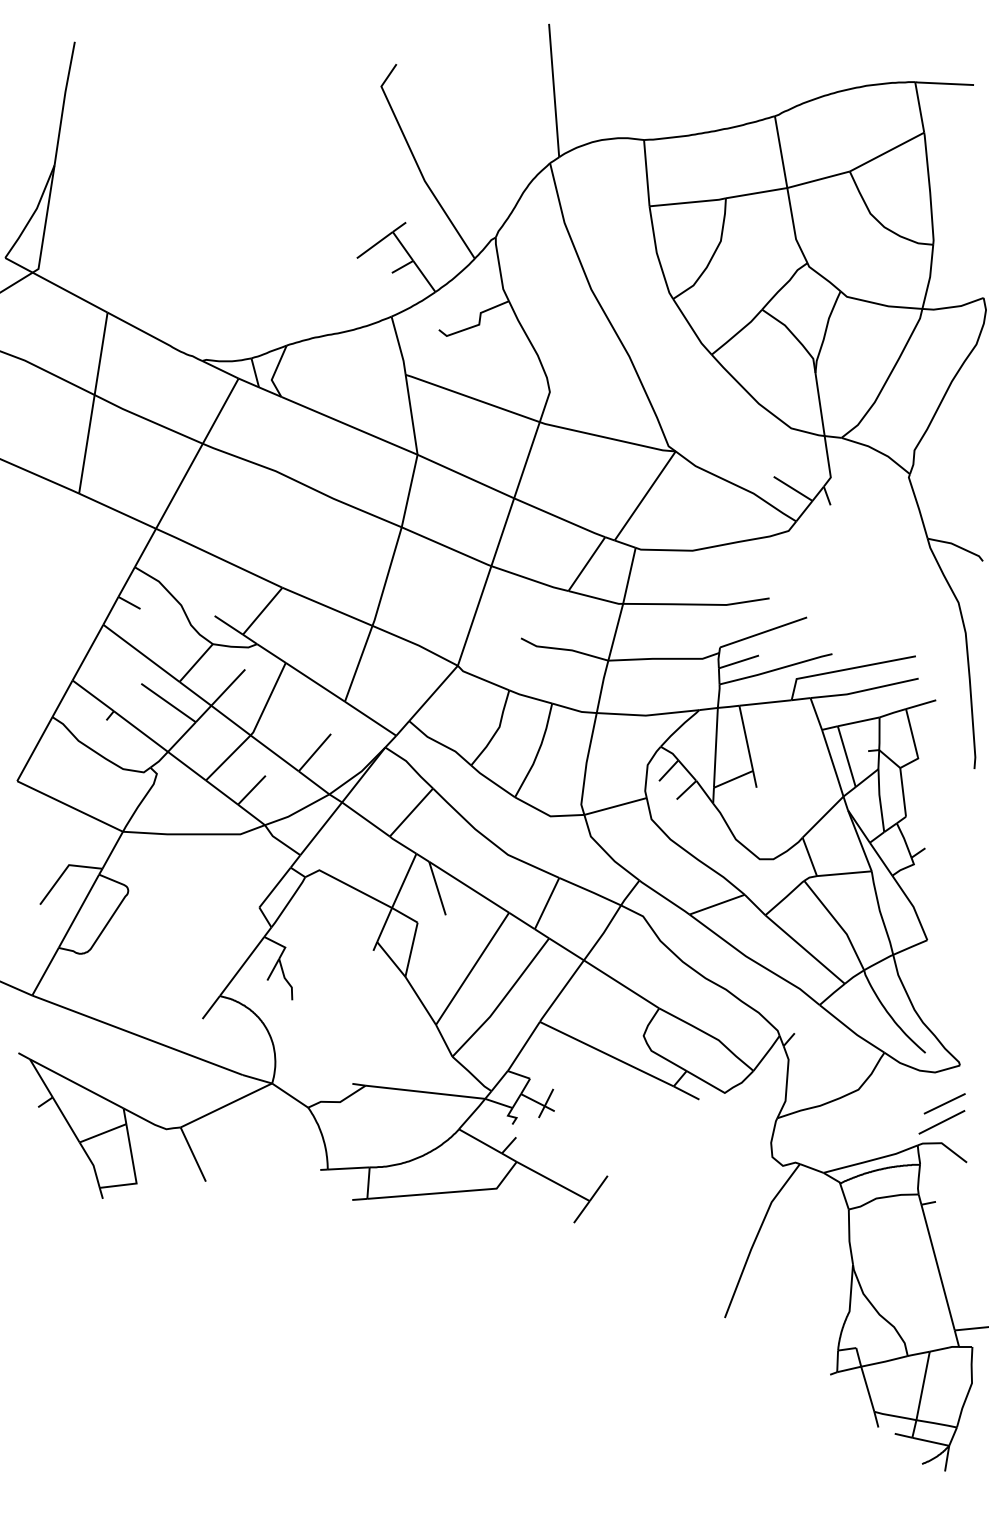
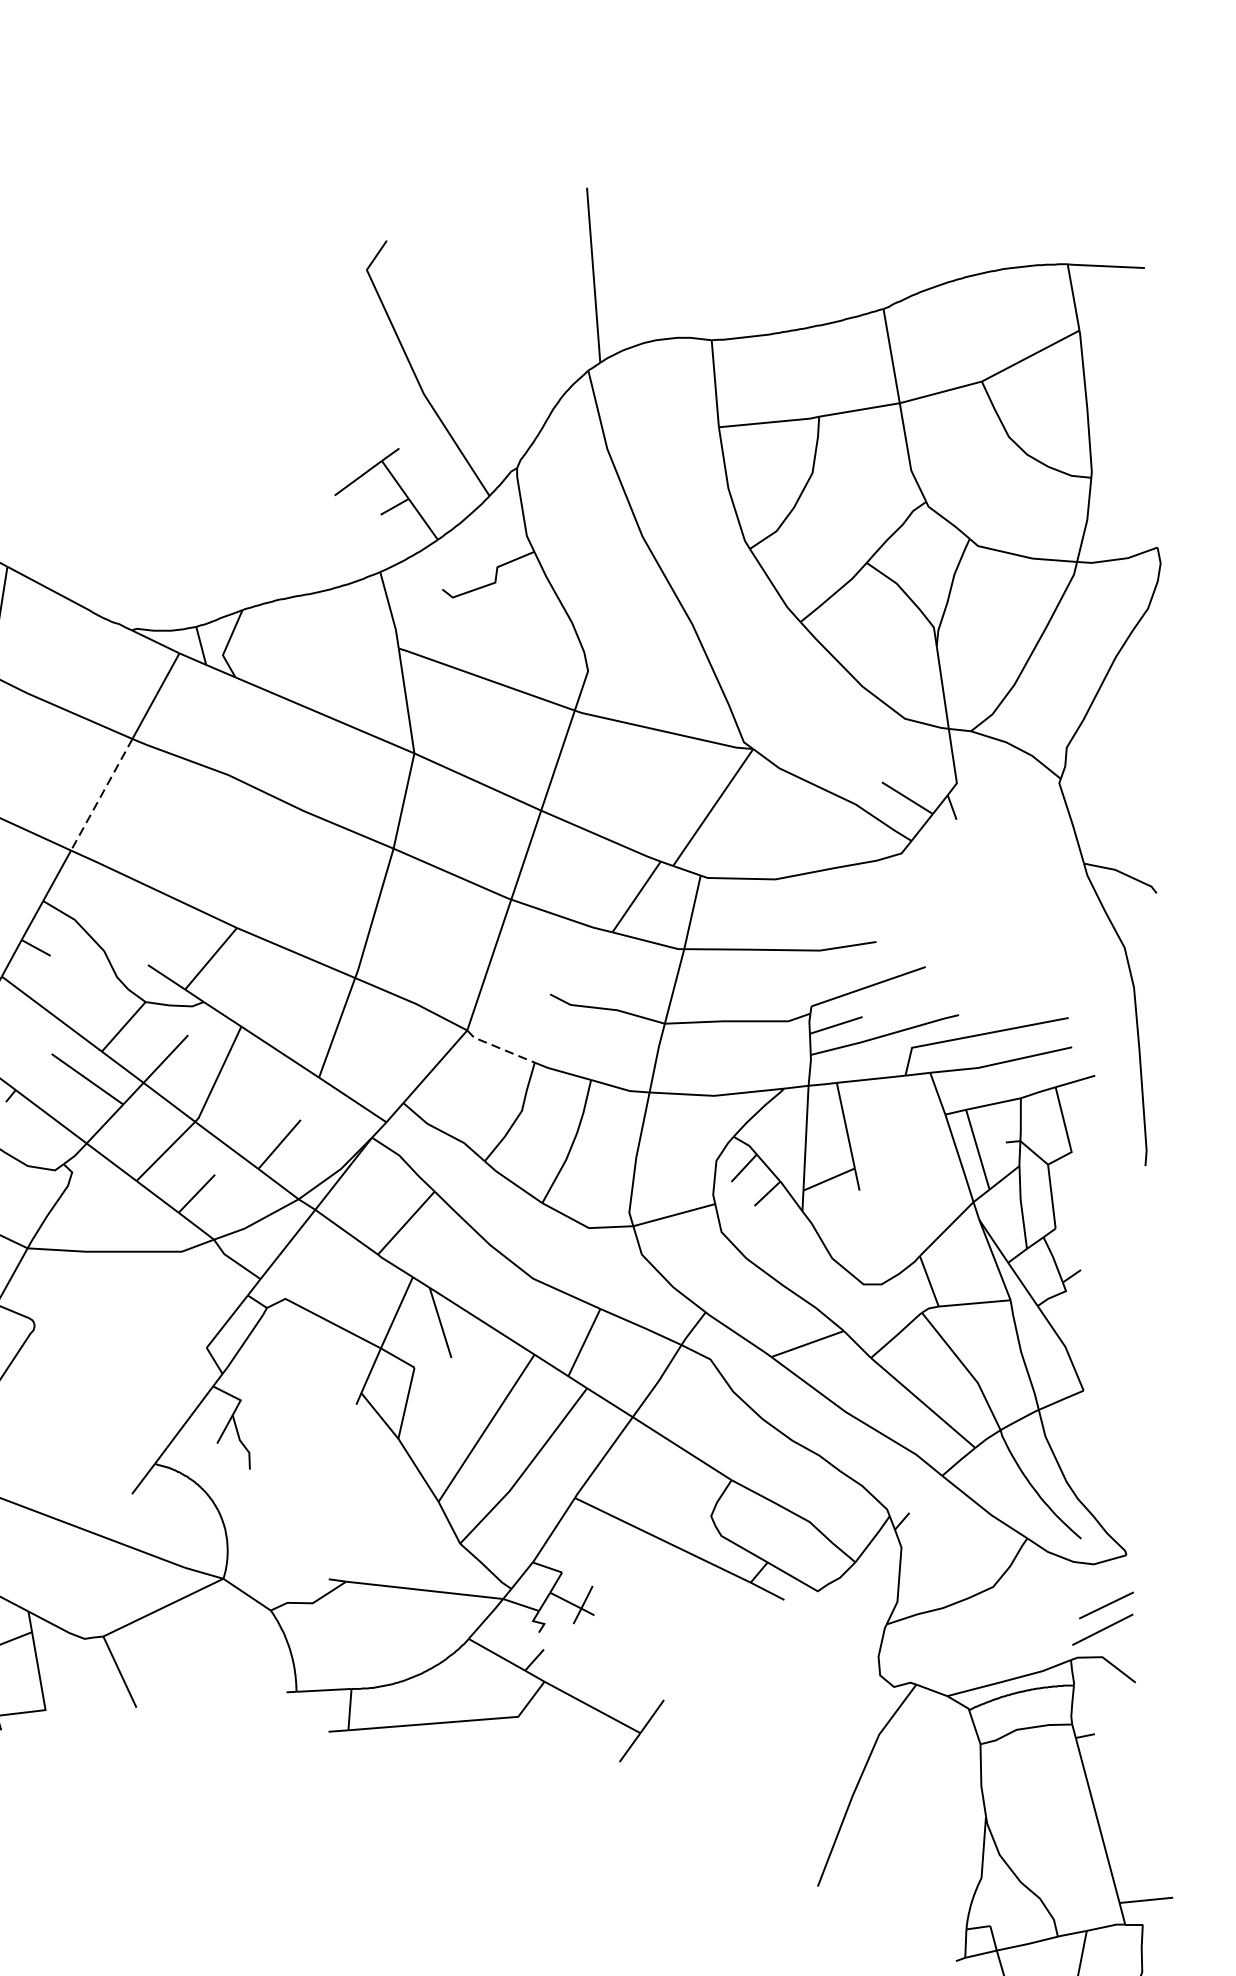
line: (179, 486) -> (101, 795), solid -> dashed
line: (482, 679) -> (499, 1048), solid -> dashed

